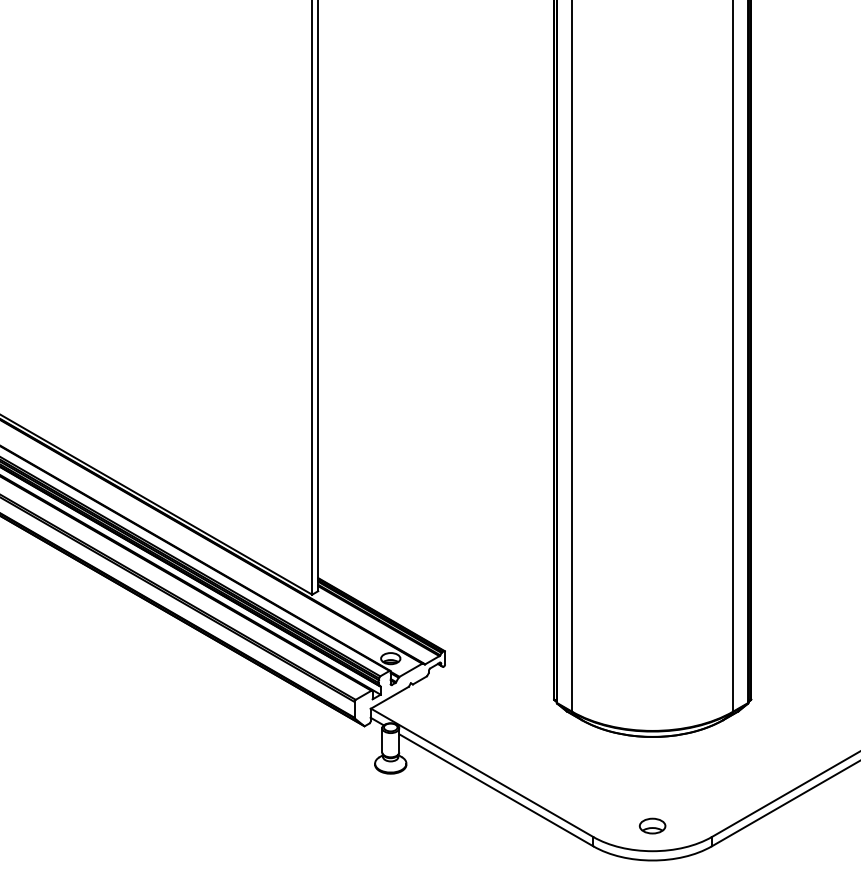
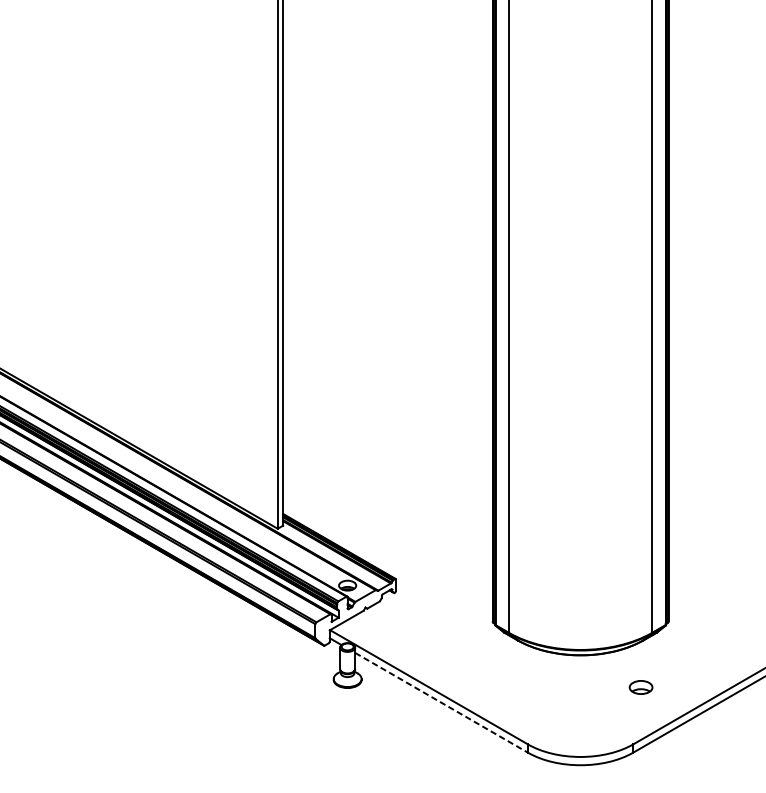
line: (496, 790) -> (441, 702), solid -> dashed
part: (652, 825) -> (640, 686), moved

